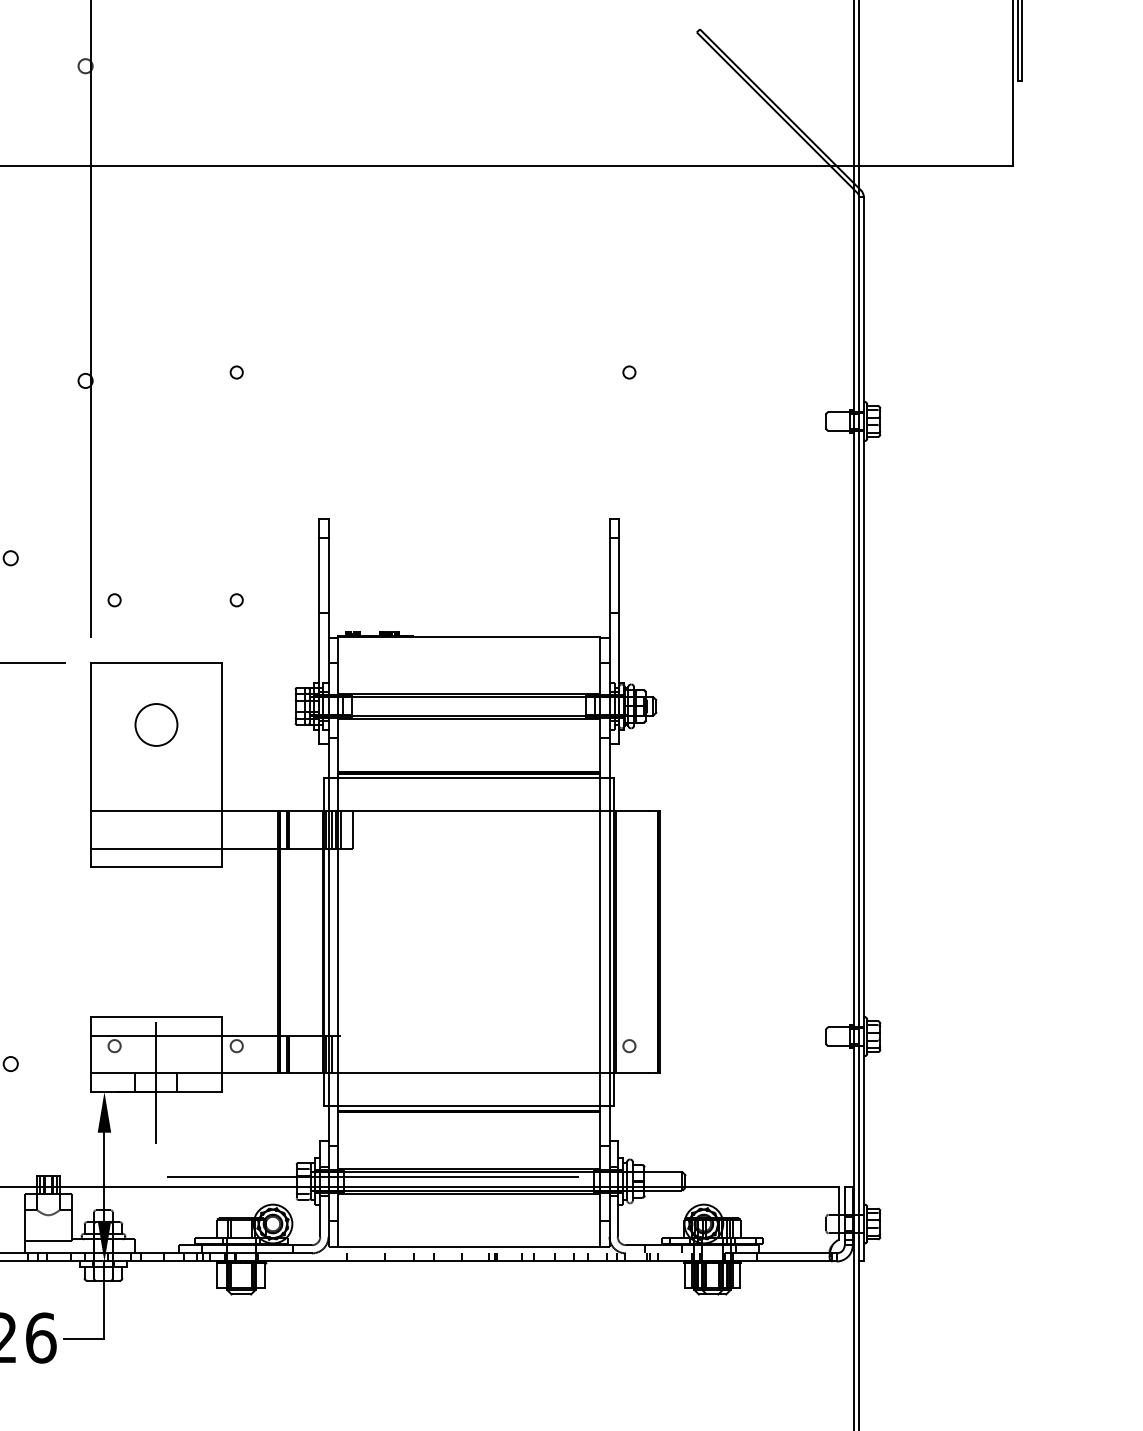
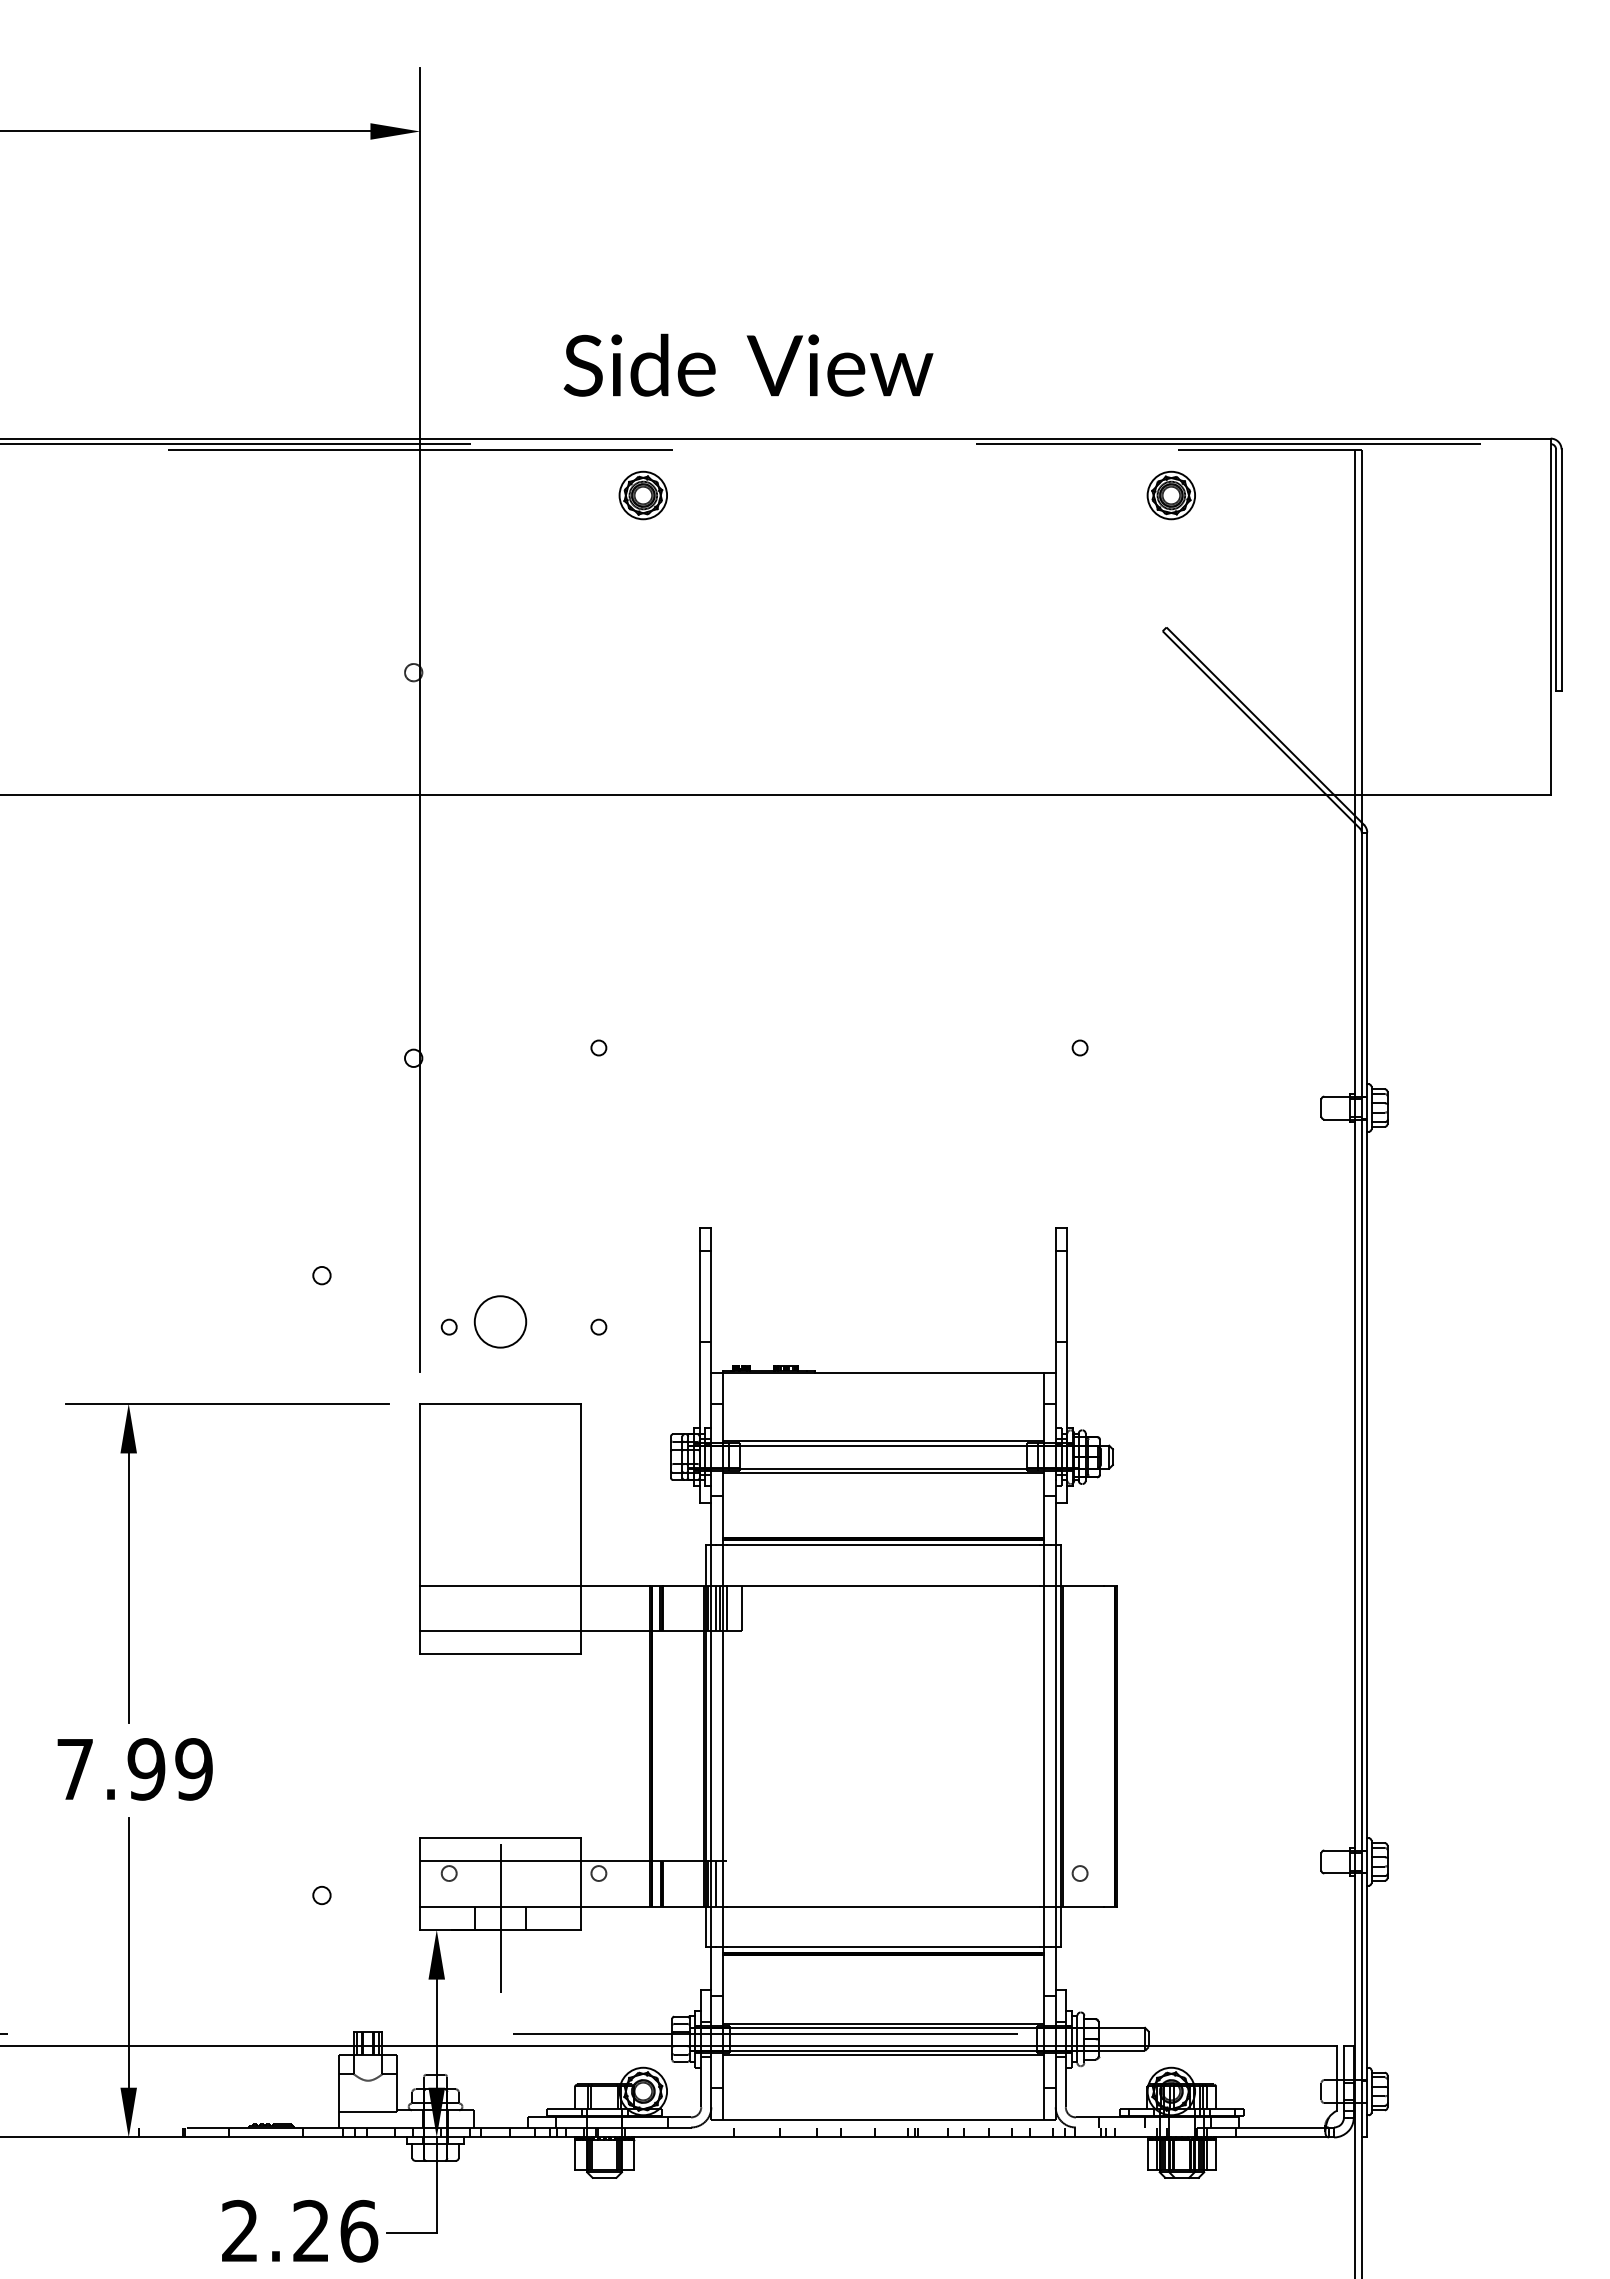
circle: (156, 724) -> (500, 1321), moved

